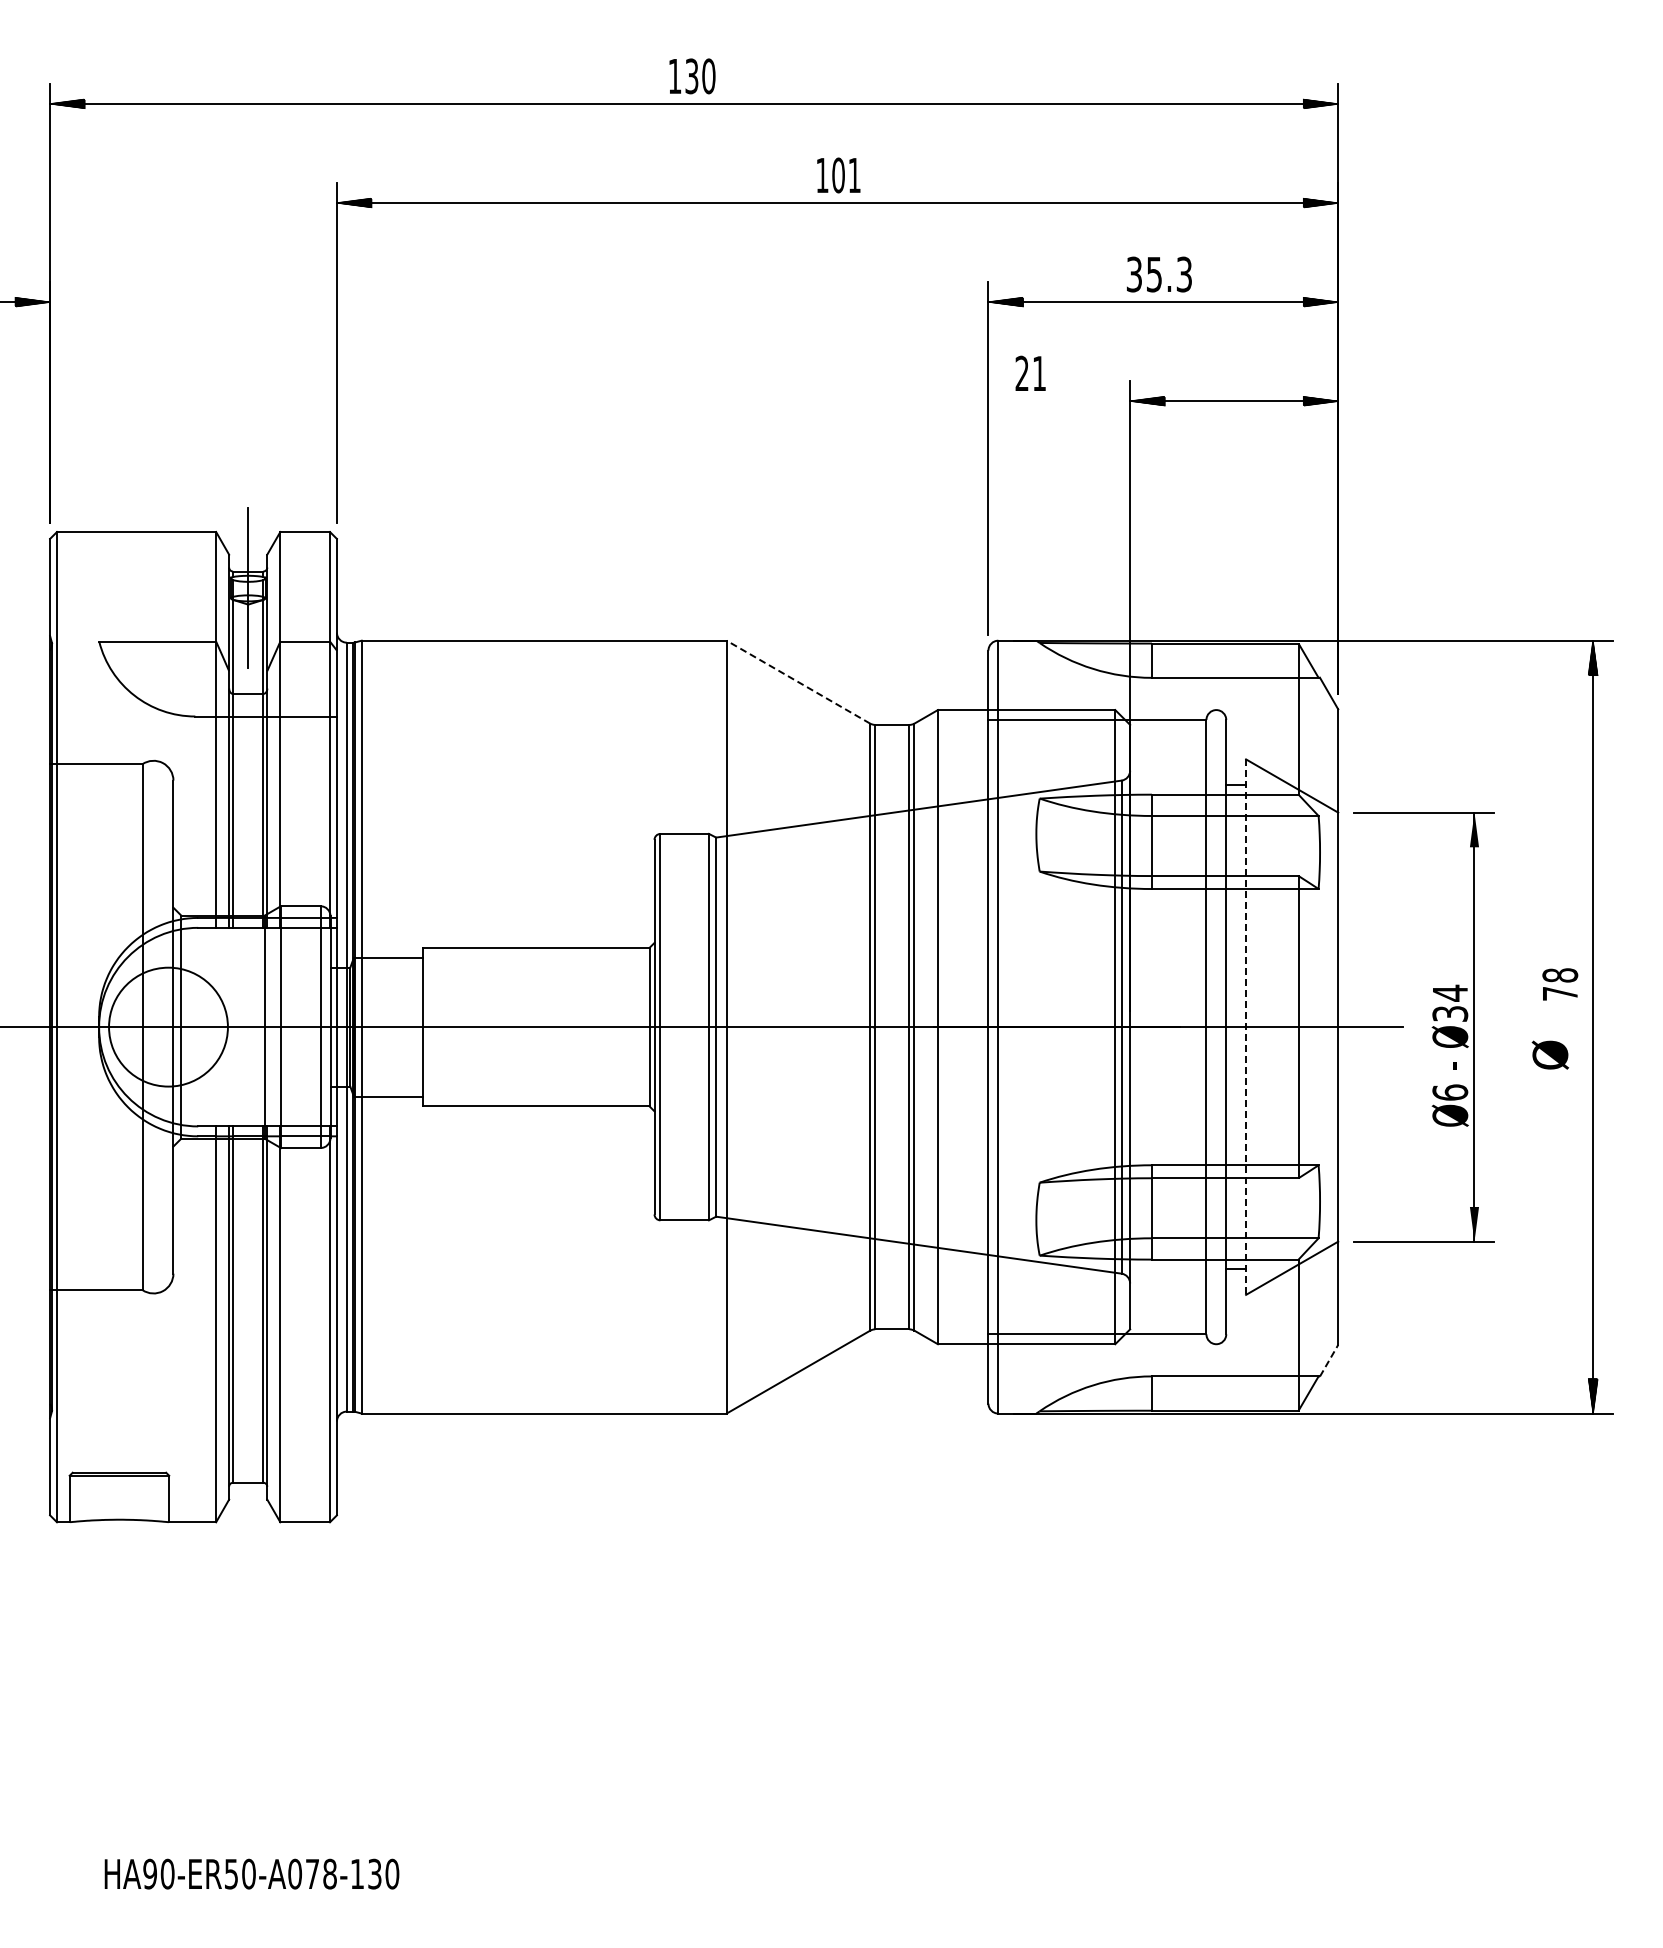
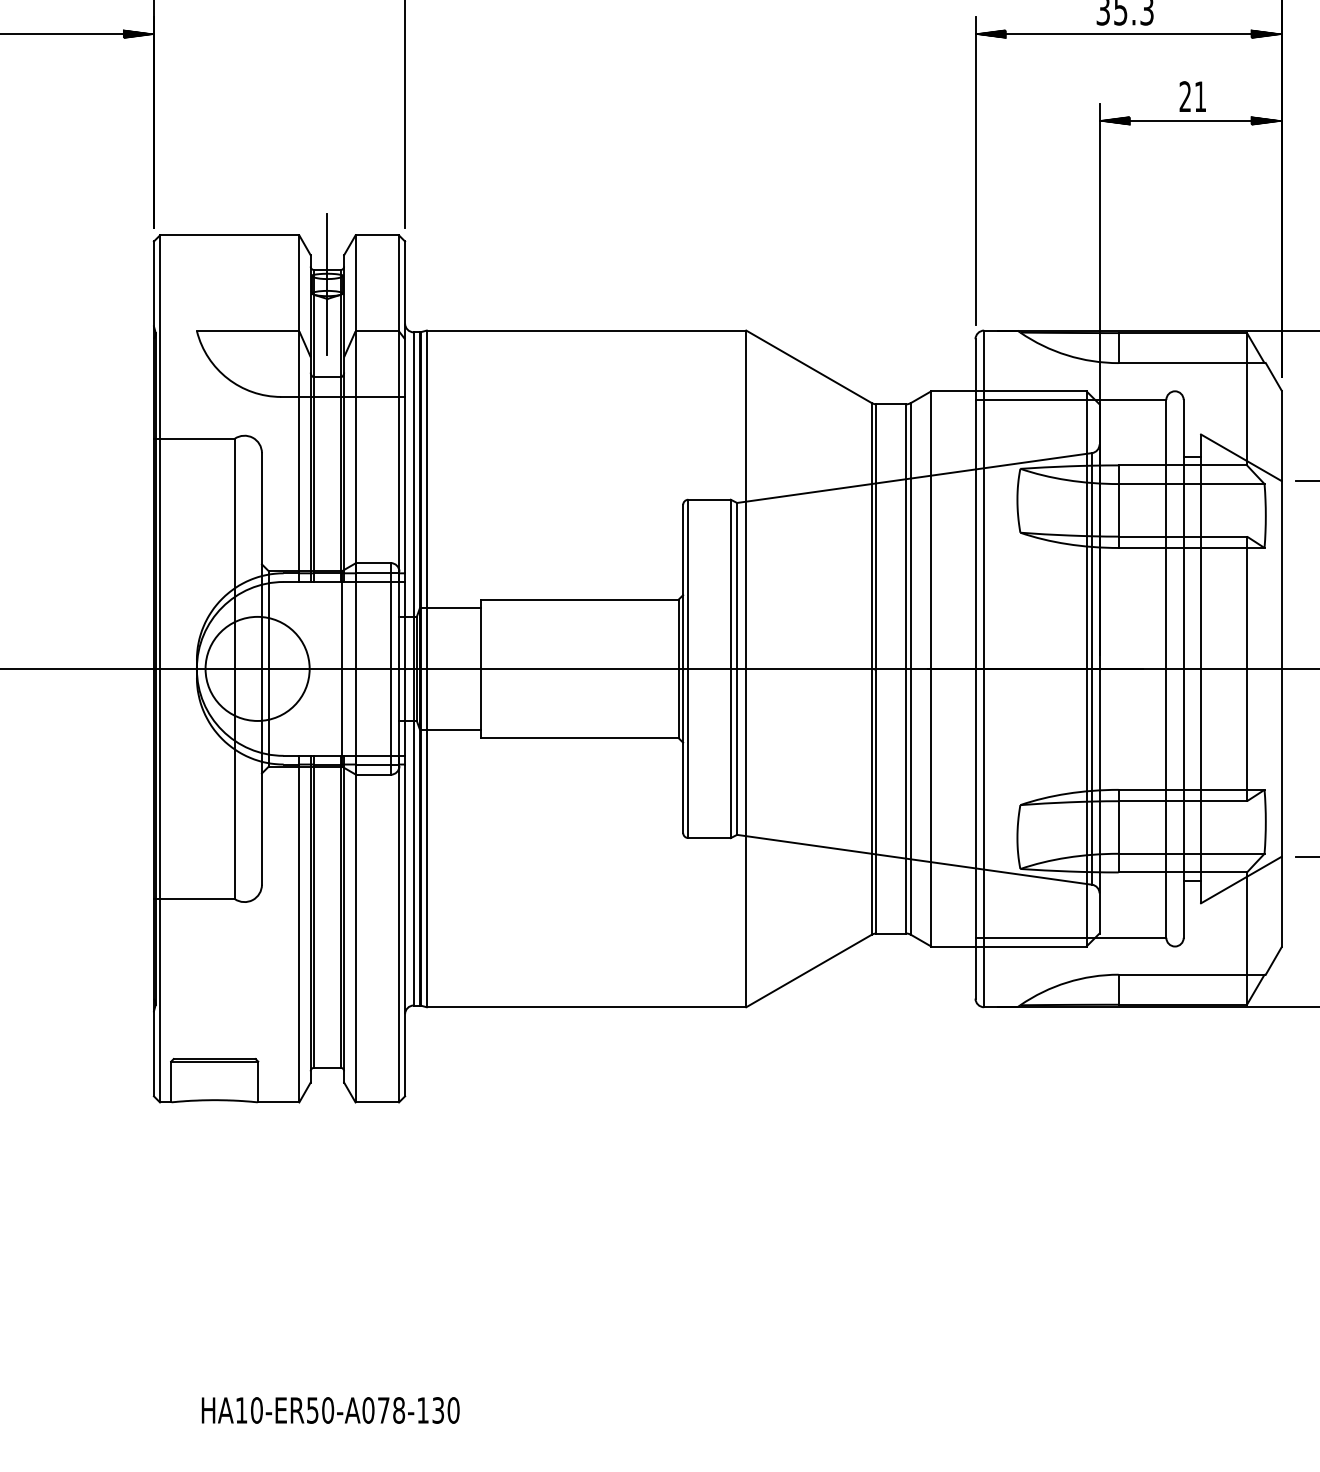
text: (1030, 372) -> (1192, 95), moved
line: (798, 682) -> (809, 367), dashed -> solid
line: (1246, 1027) -> (1201, 669), dashed -> solid
line: (1329, 1360) -> (1274, 960), dashed -> solid
text: (149, 1873) -> (240, 1409), HA90-ER50-A078-130 -> HA10-ER50-A078-130

